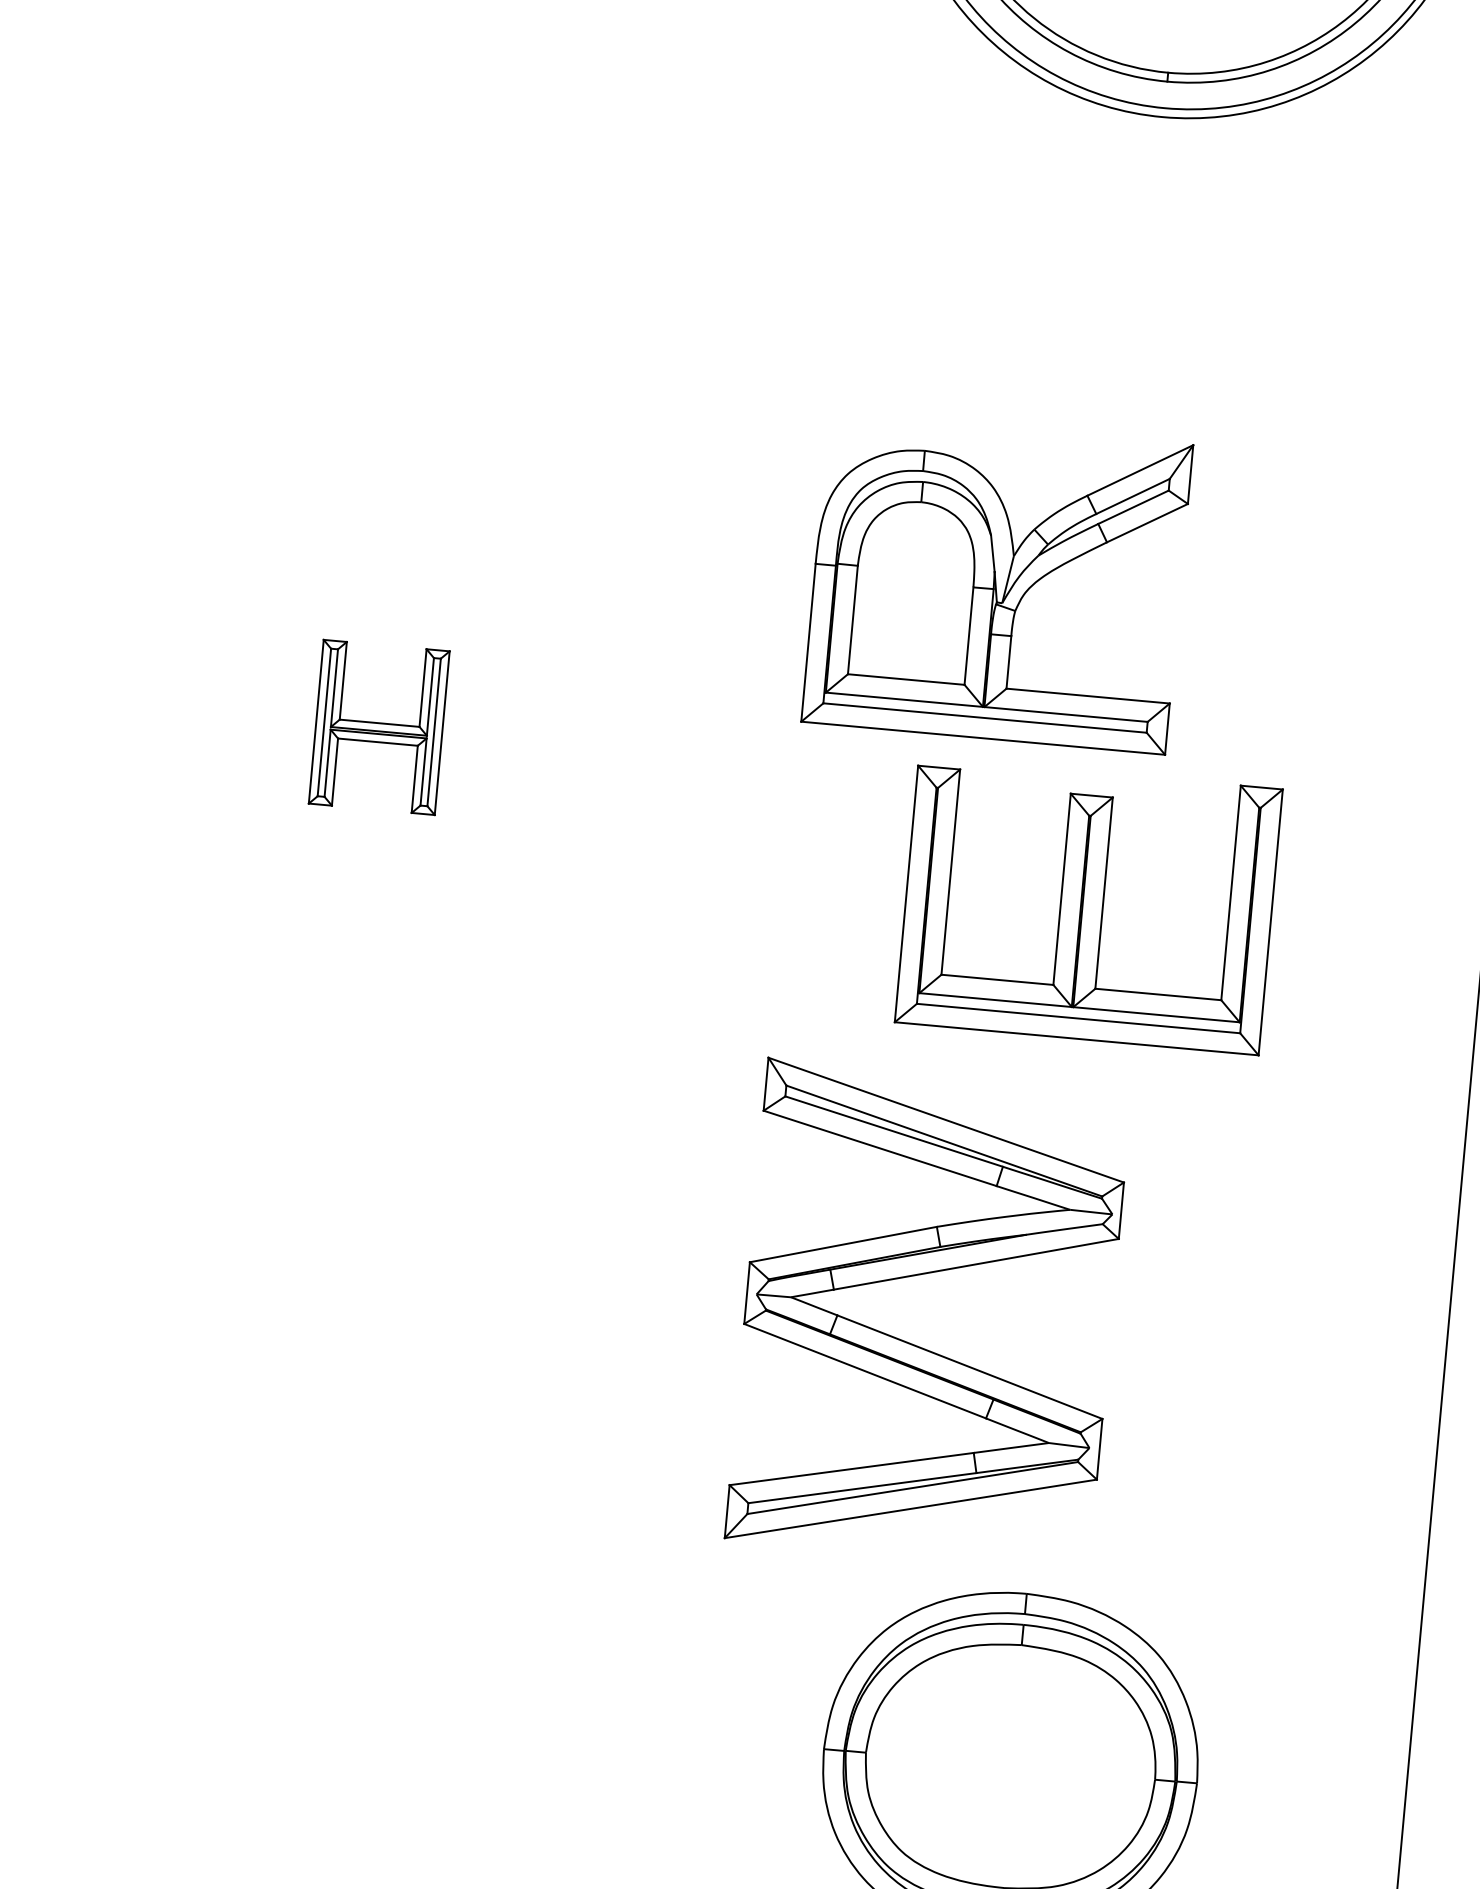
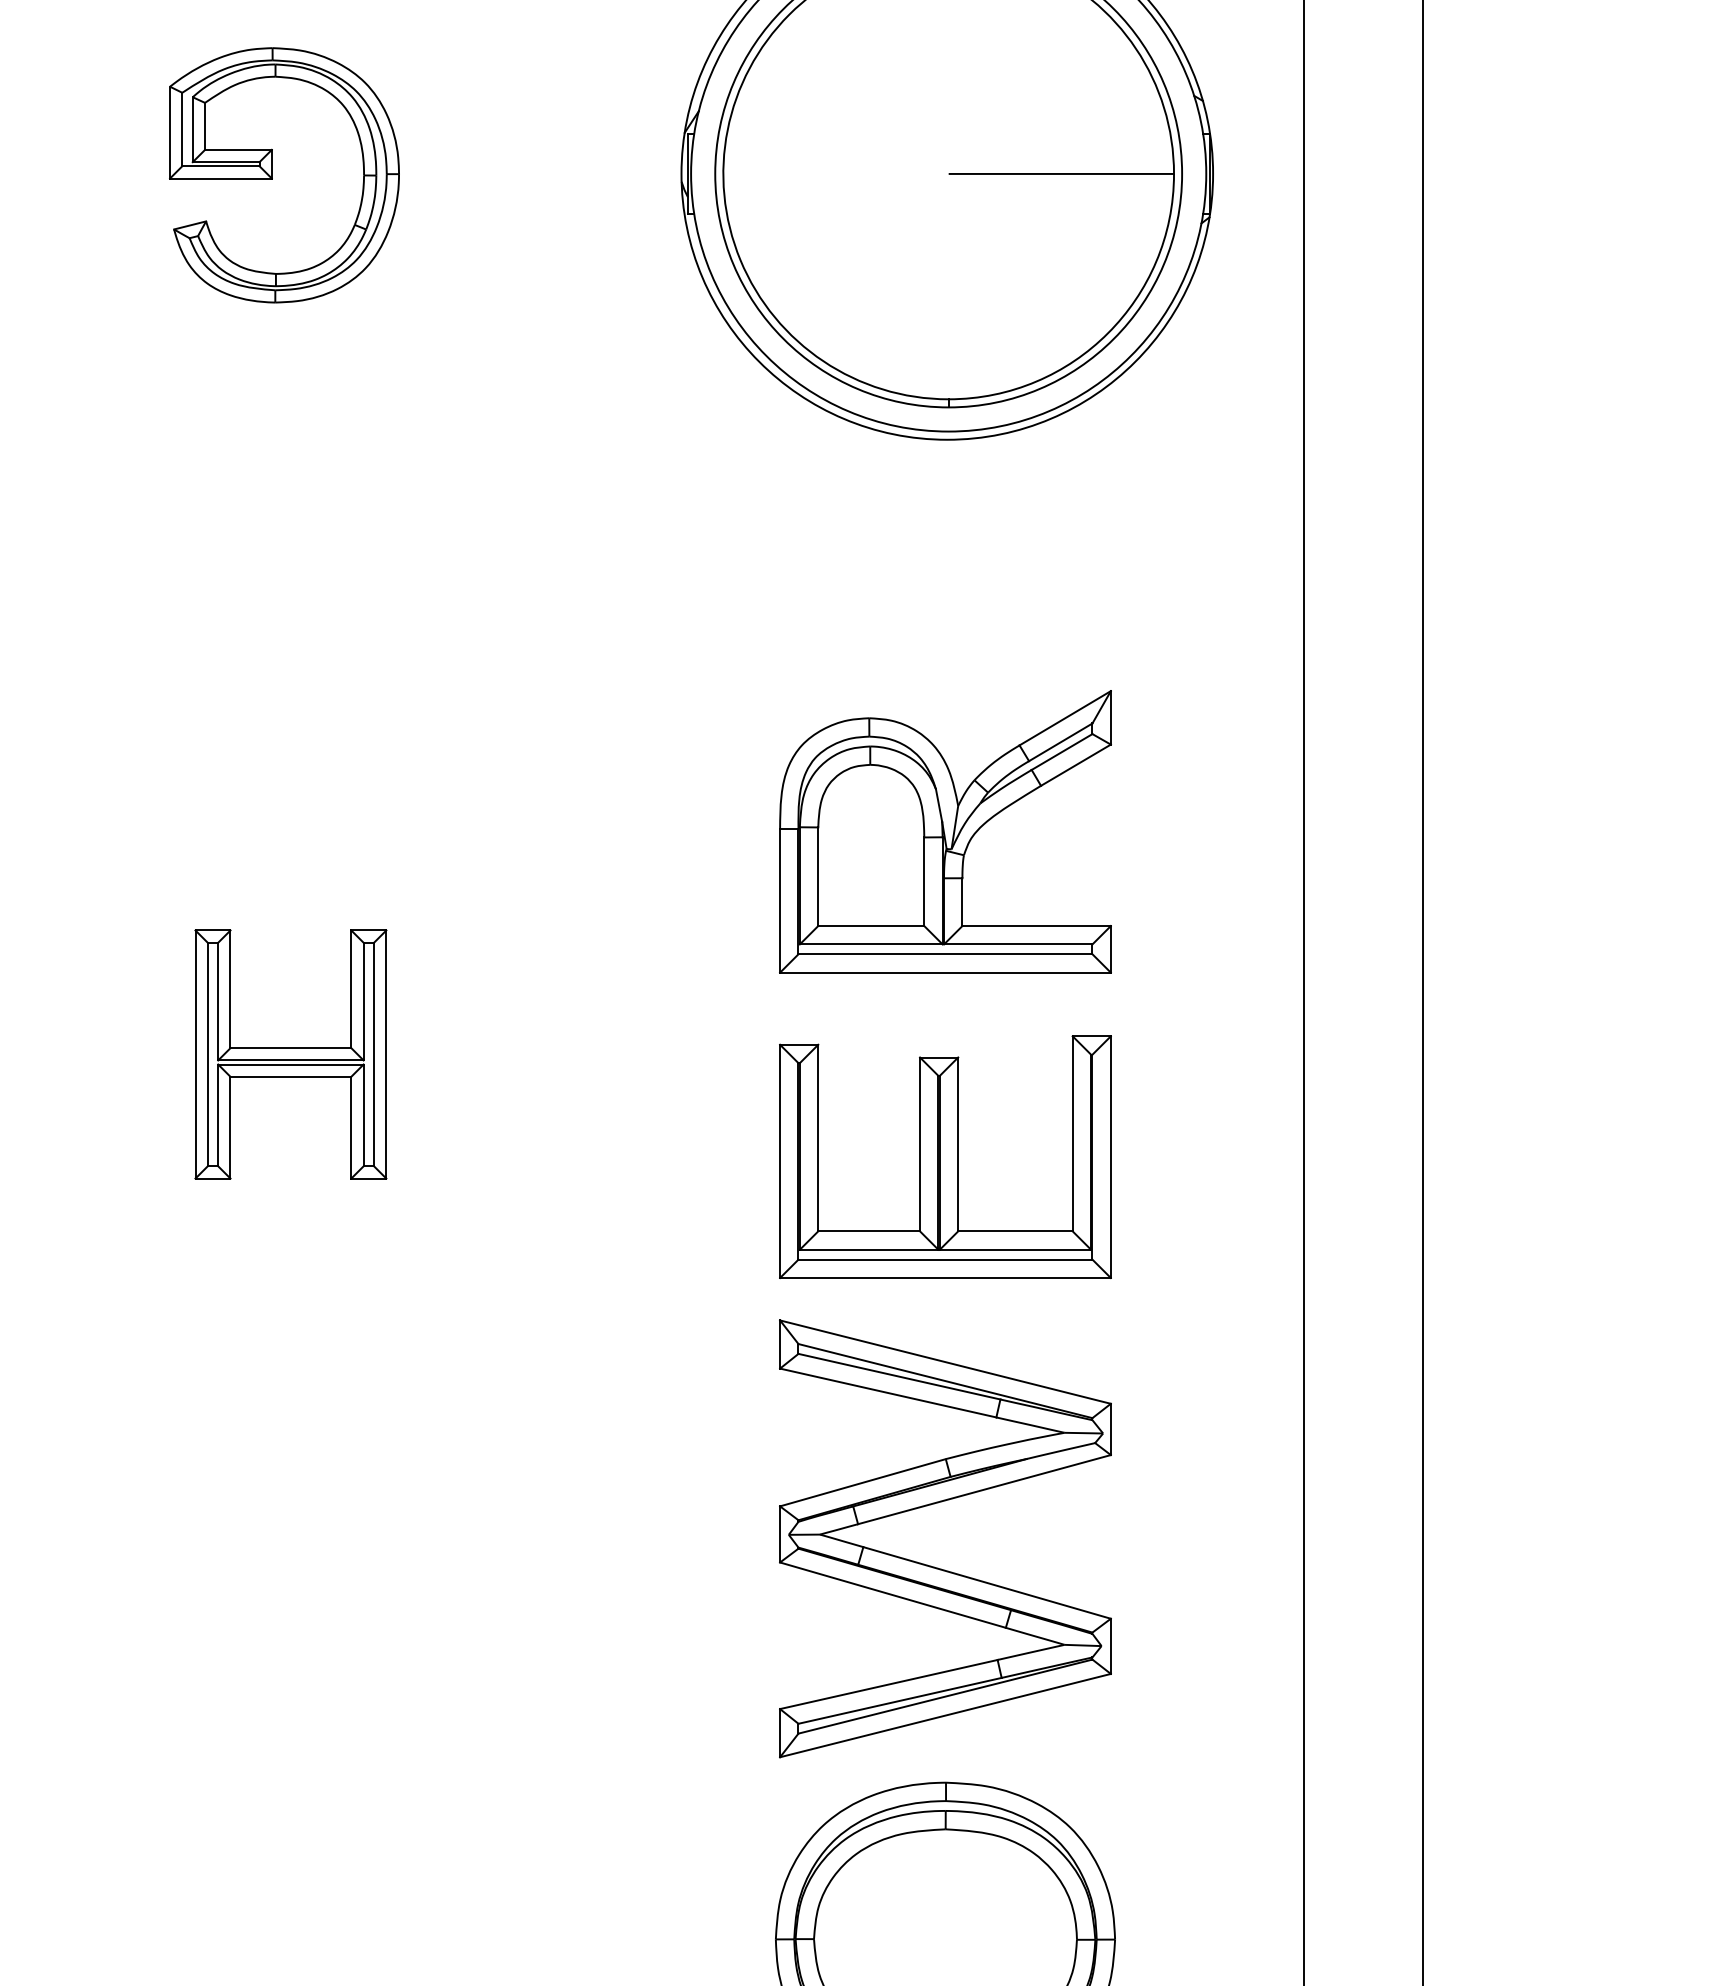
part: (997, 583) -> (945, 831), moved
part: (378, 727) -> (290, 1054), size x1.67
part: (917, 1345) -> (938, 1567), moved

